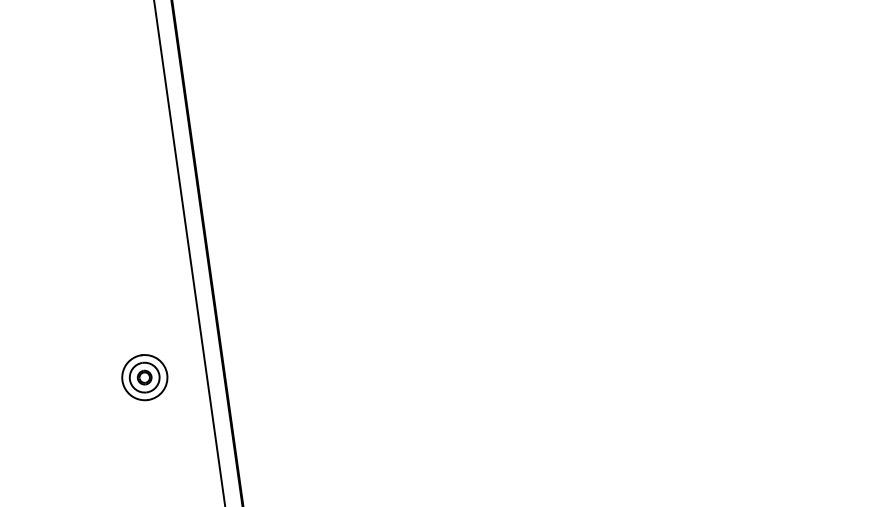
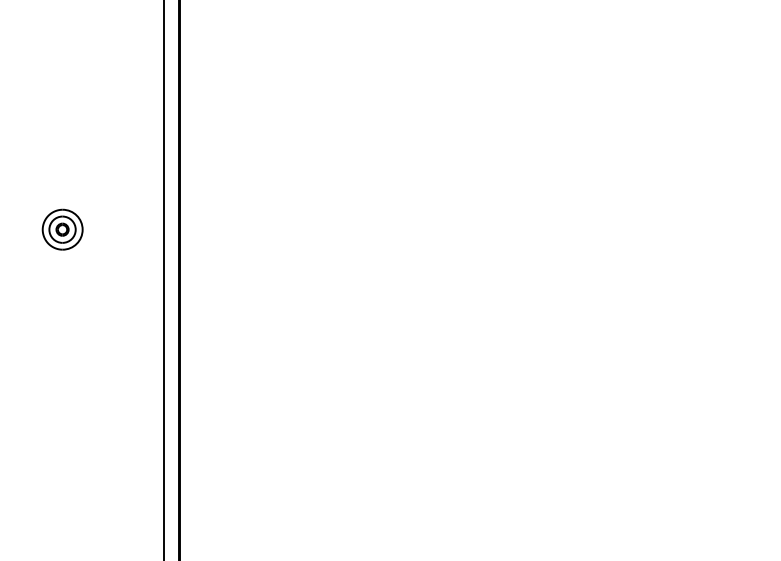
part: (144, 377) -> (62, 229), moved

